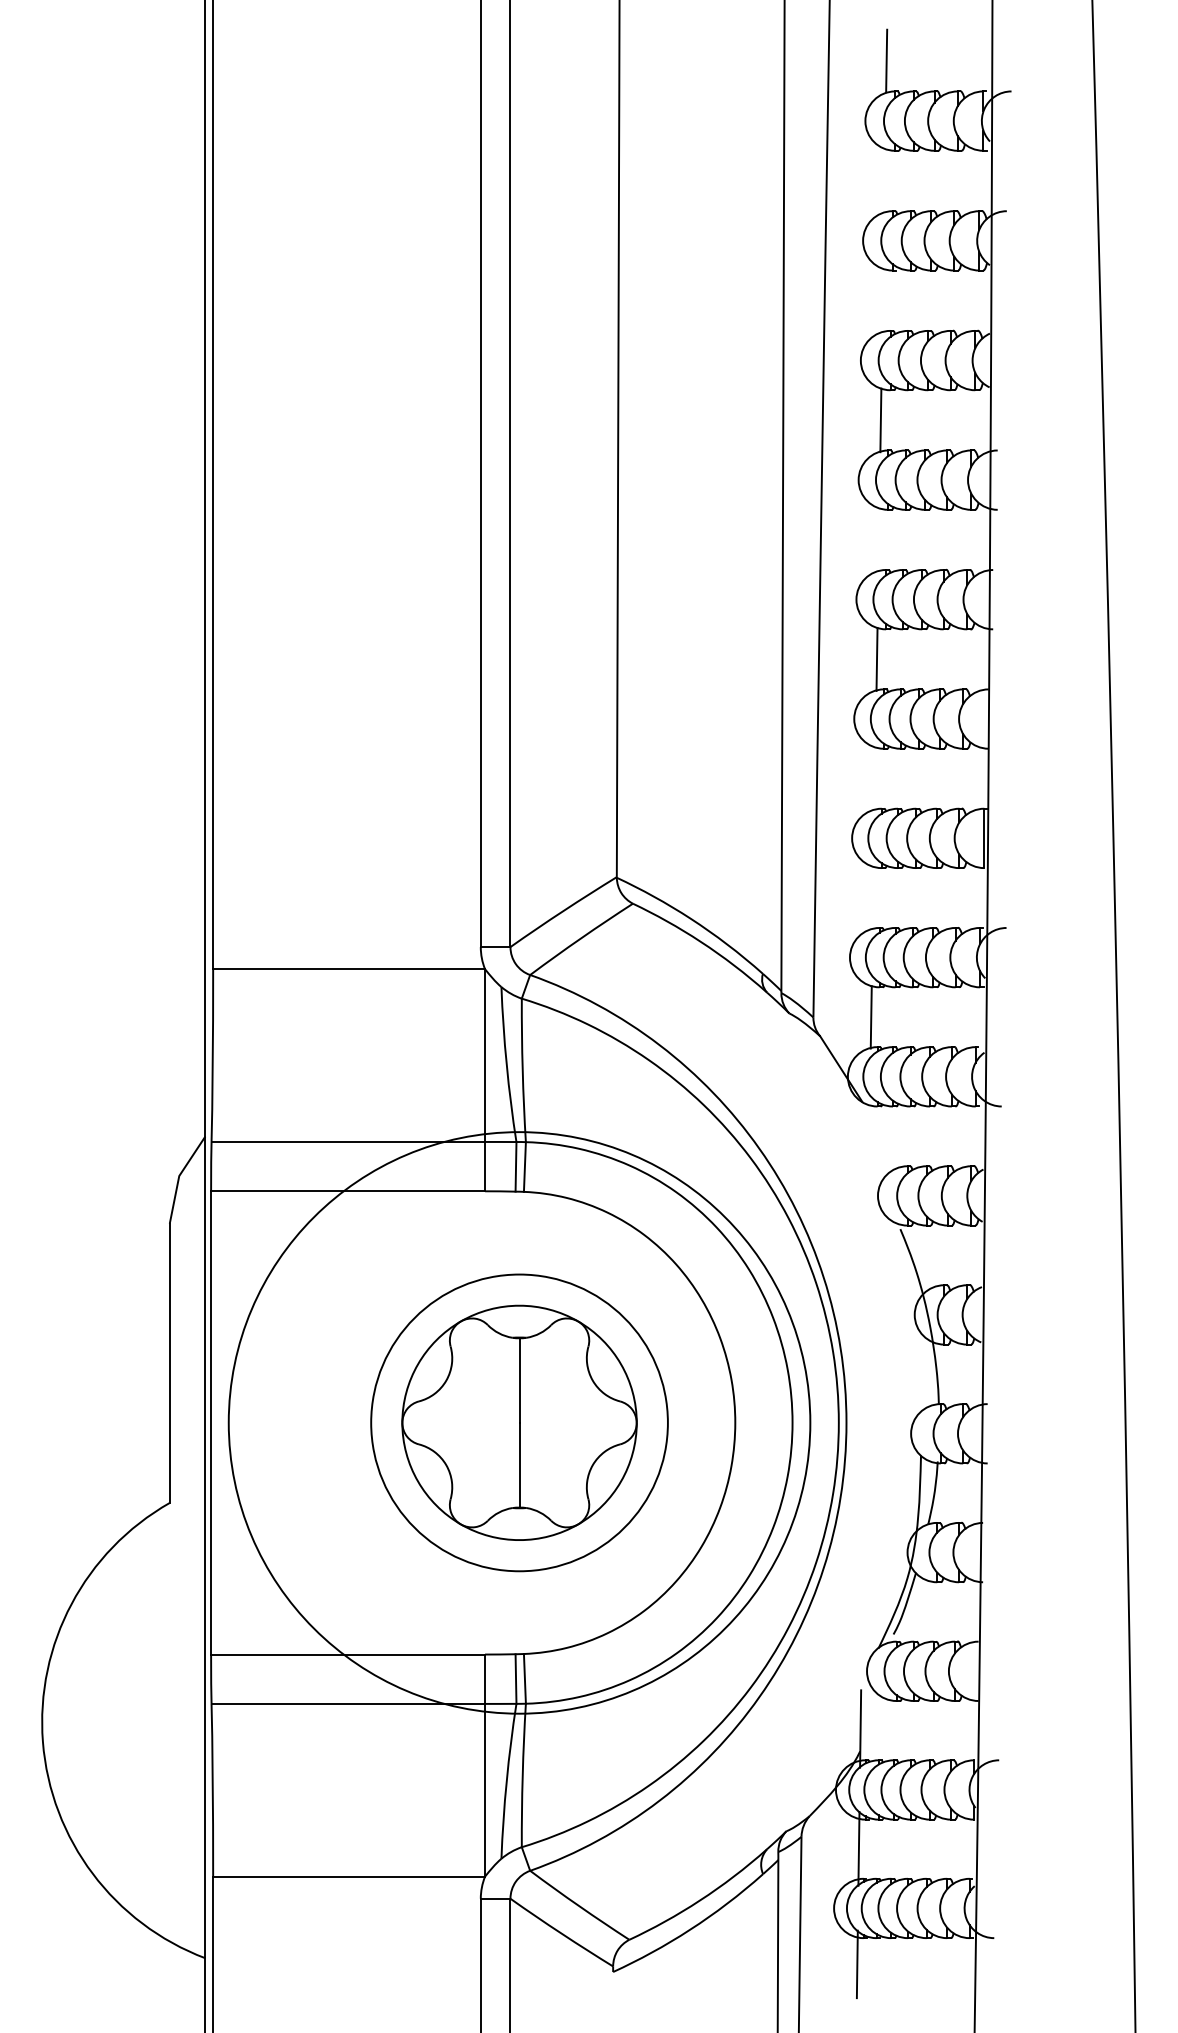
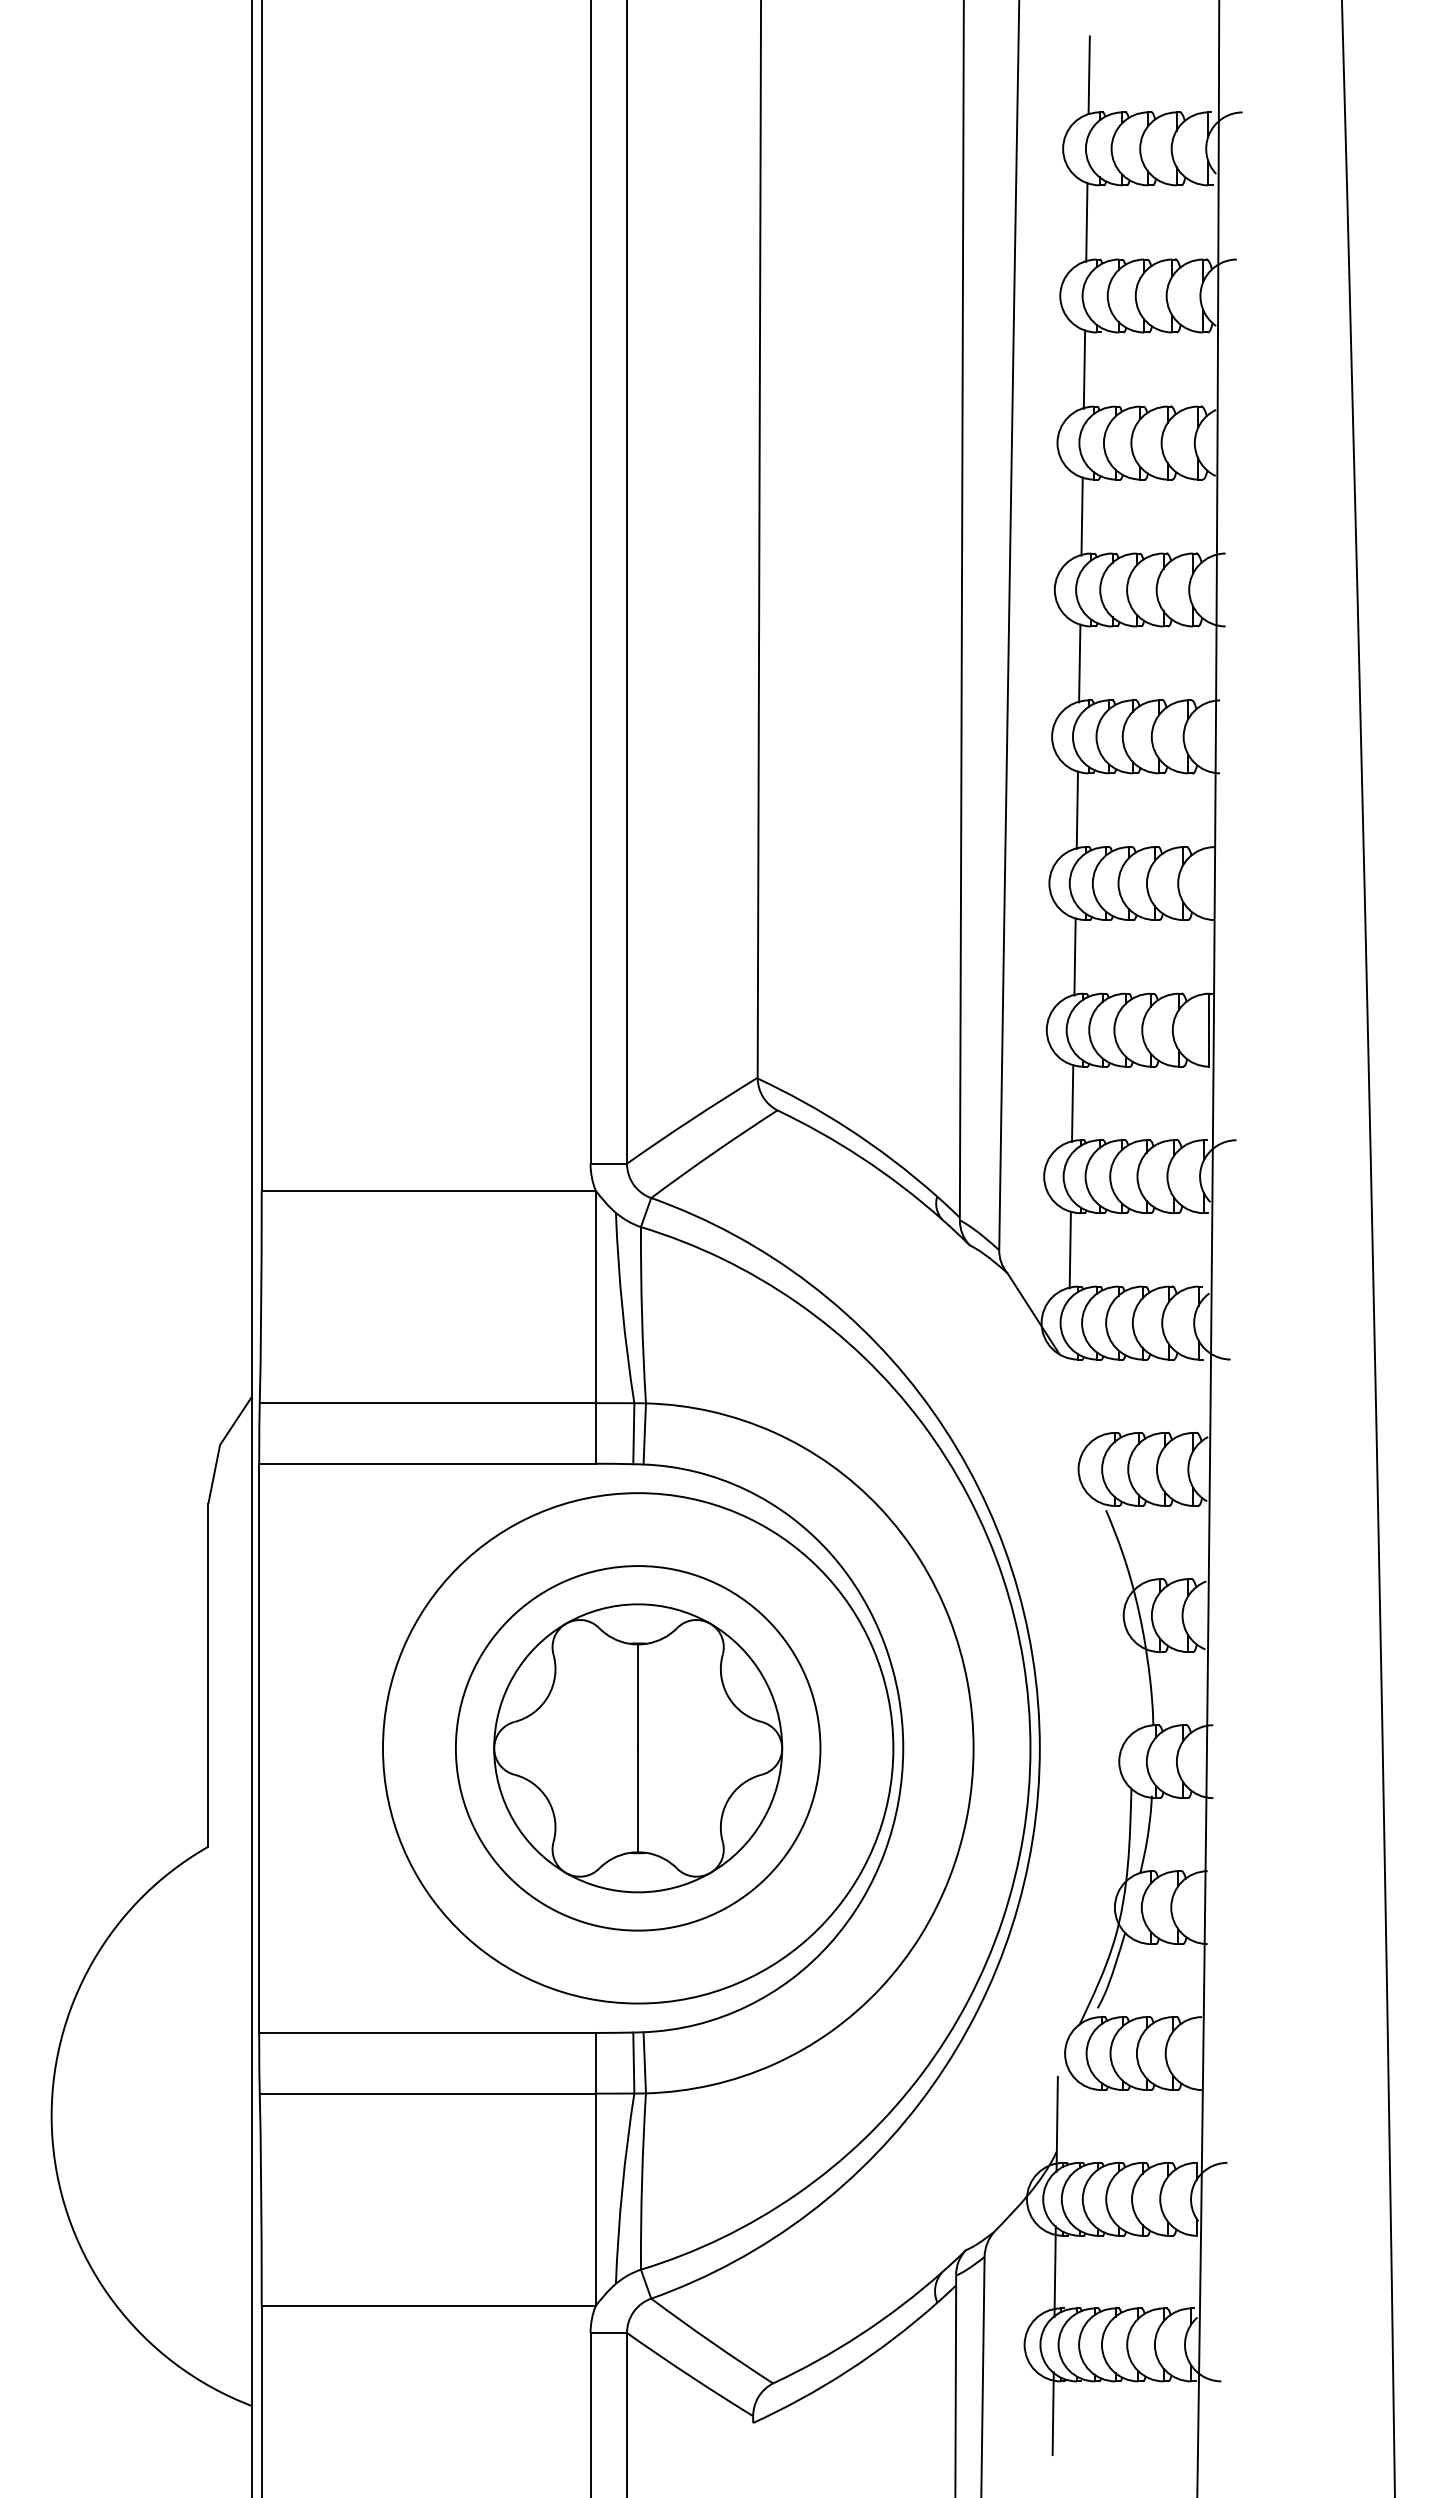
line: (884, 180) -> (1086, 221), added
line: (882, 300) -> (1084, 369), added
line: (878, 539) -> (1079, 663), added
line: (874, 778) -> (1074, 956), added
line: (873, 898) -> (1072, 1103), added
circle: (519, 1423) -> (637, 1748), size x0.71

